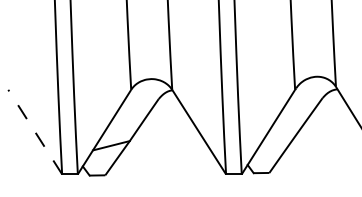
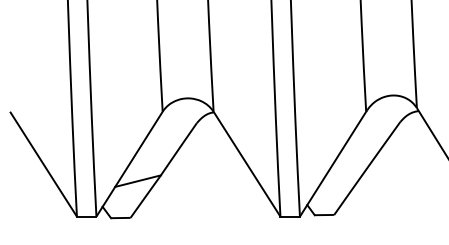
line: (35, 132) -> (43, 164), dashed -> solid

